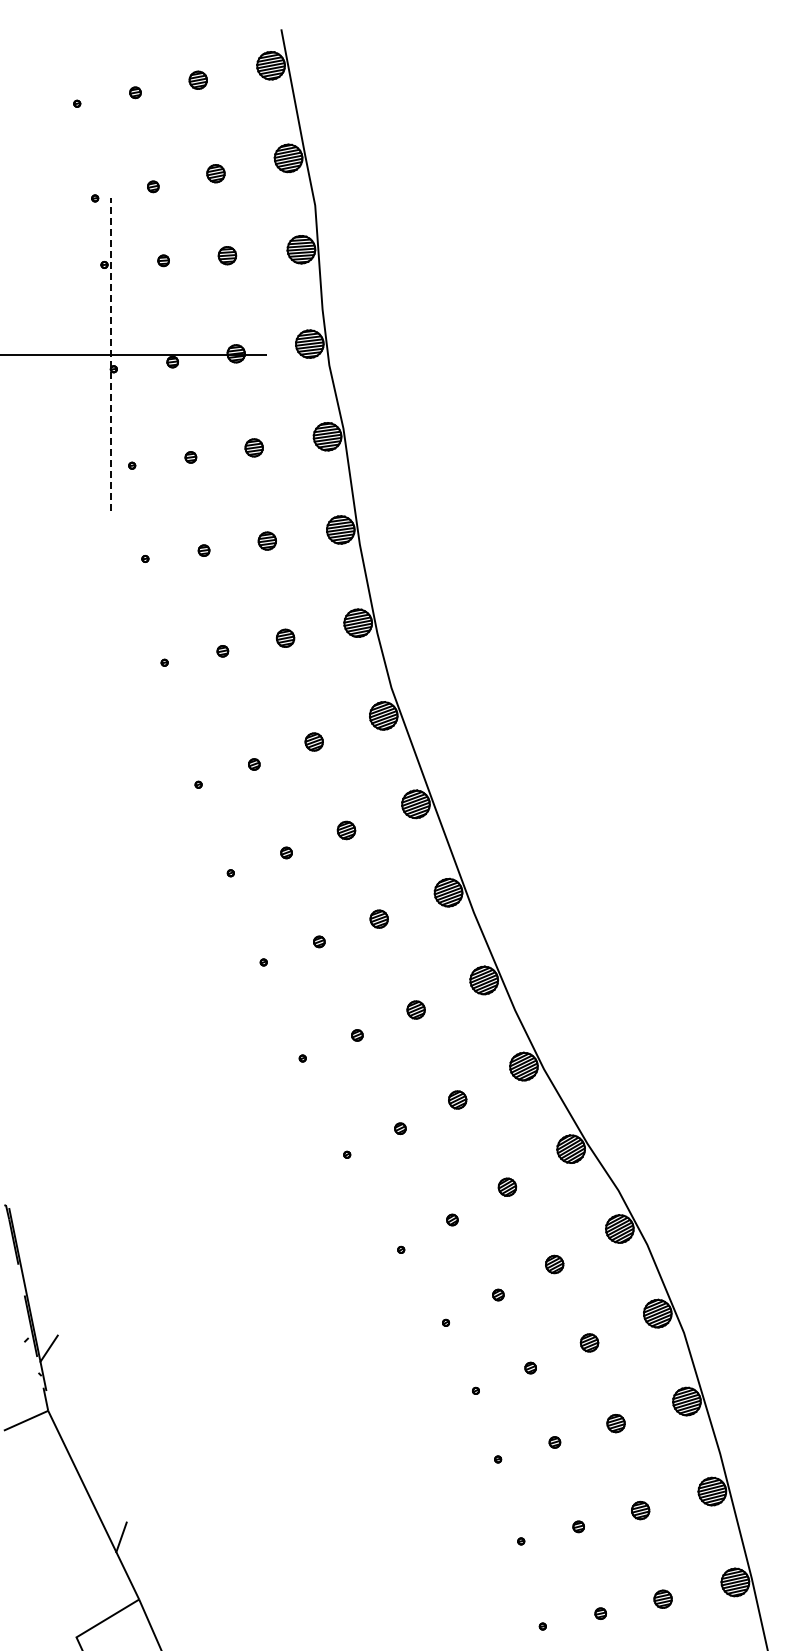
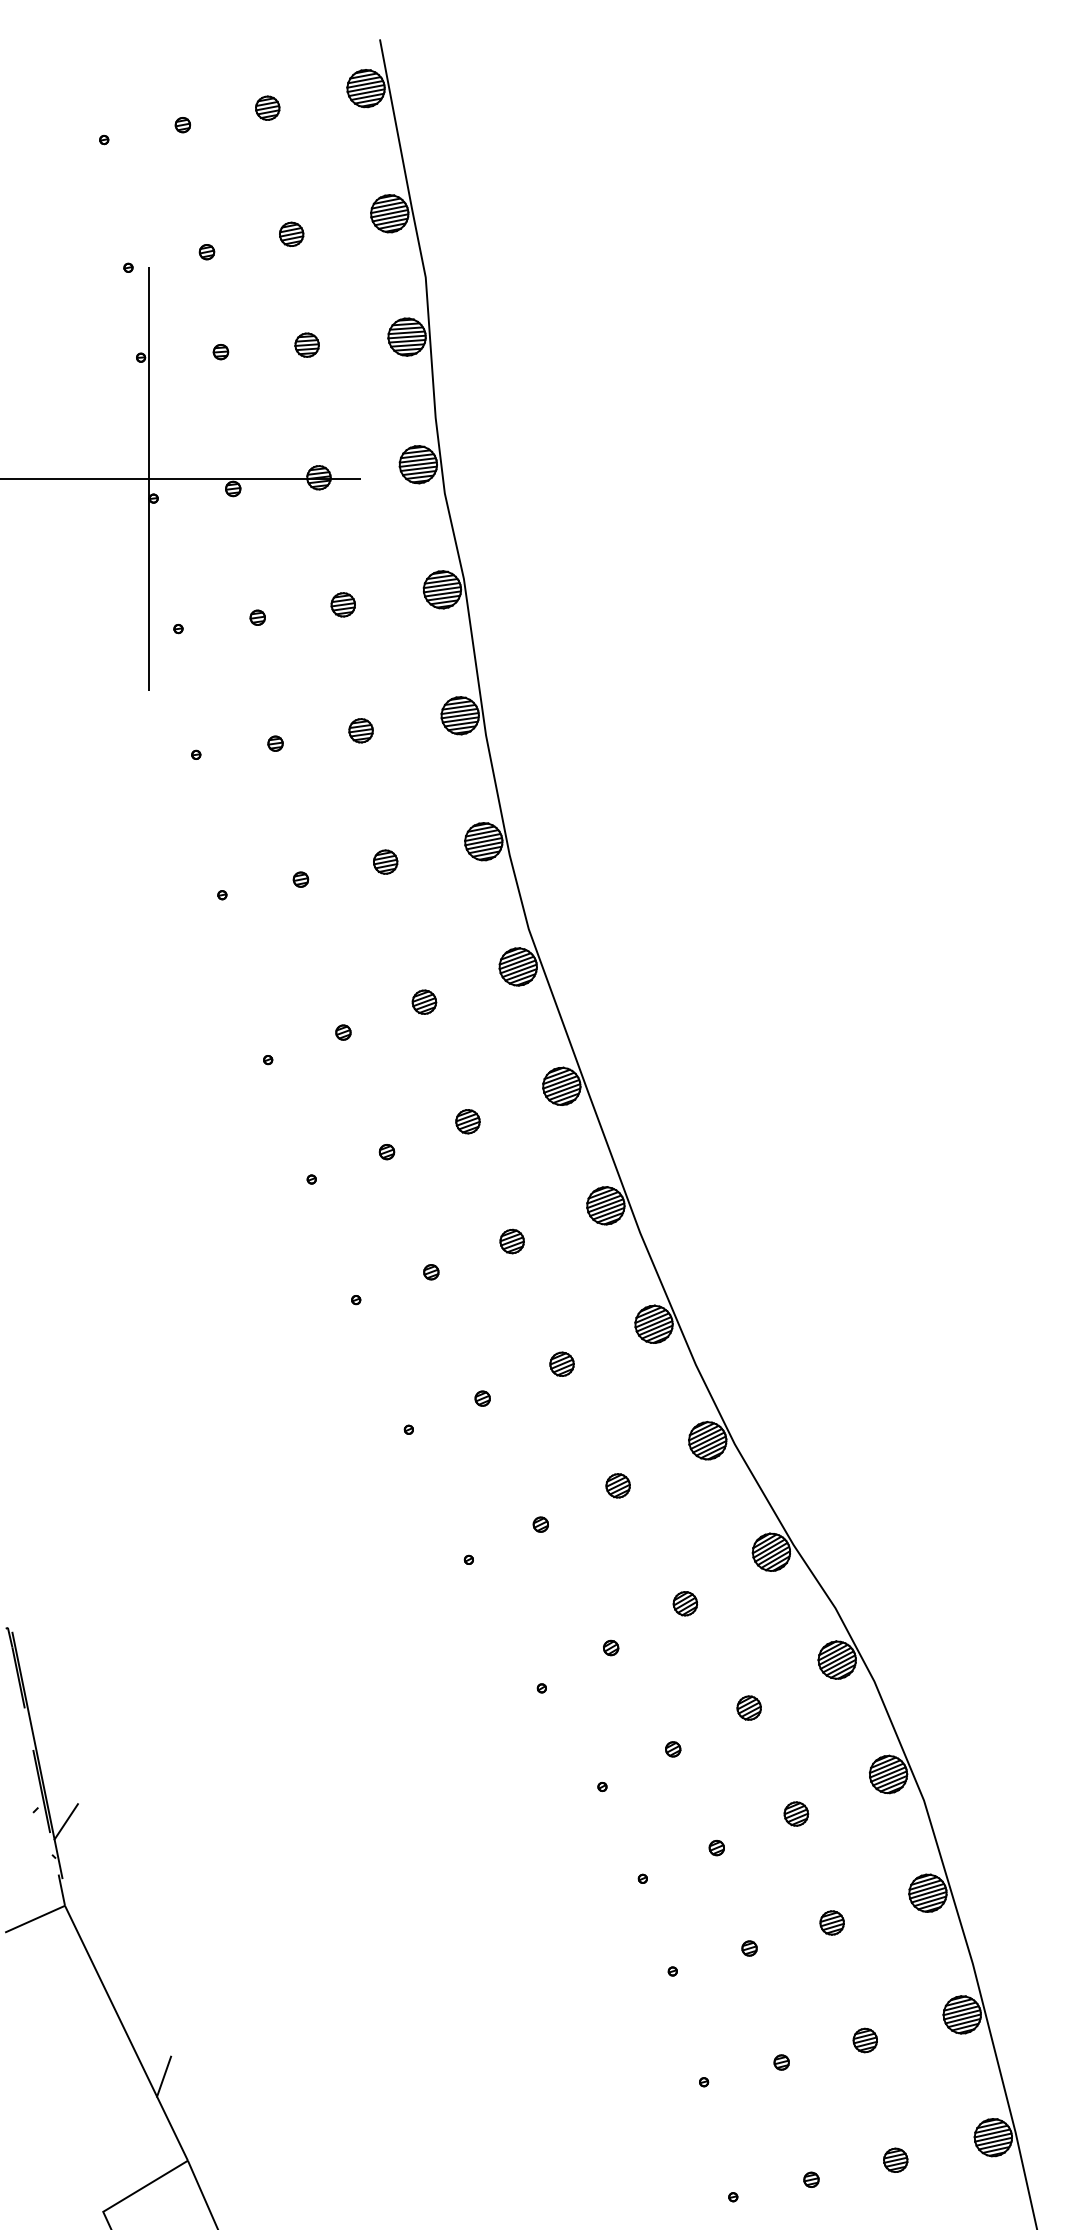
line: (110, 354) -> (149, 478), dashed -> solid

